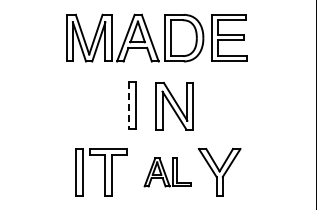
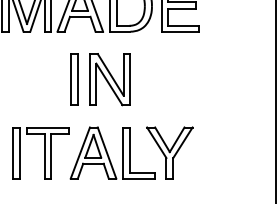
line: (129, 105) -> (71, 79), dashed -> solid
part: (174, 106) -> (109, 79), moved
part: (167, 172) -> (112, 153), size x1.67

